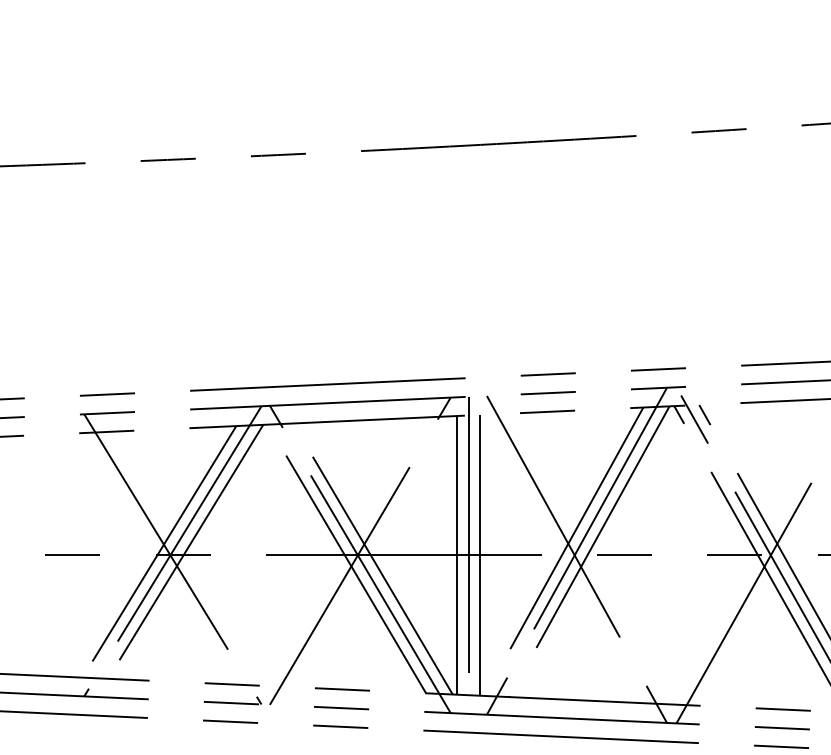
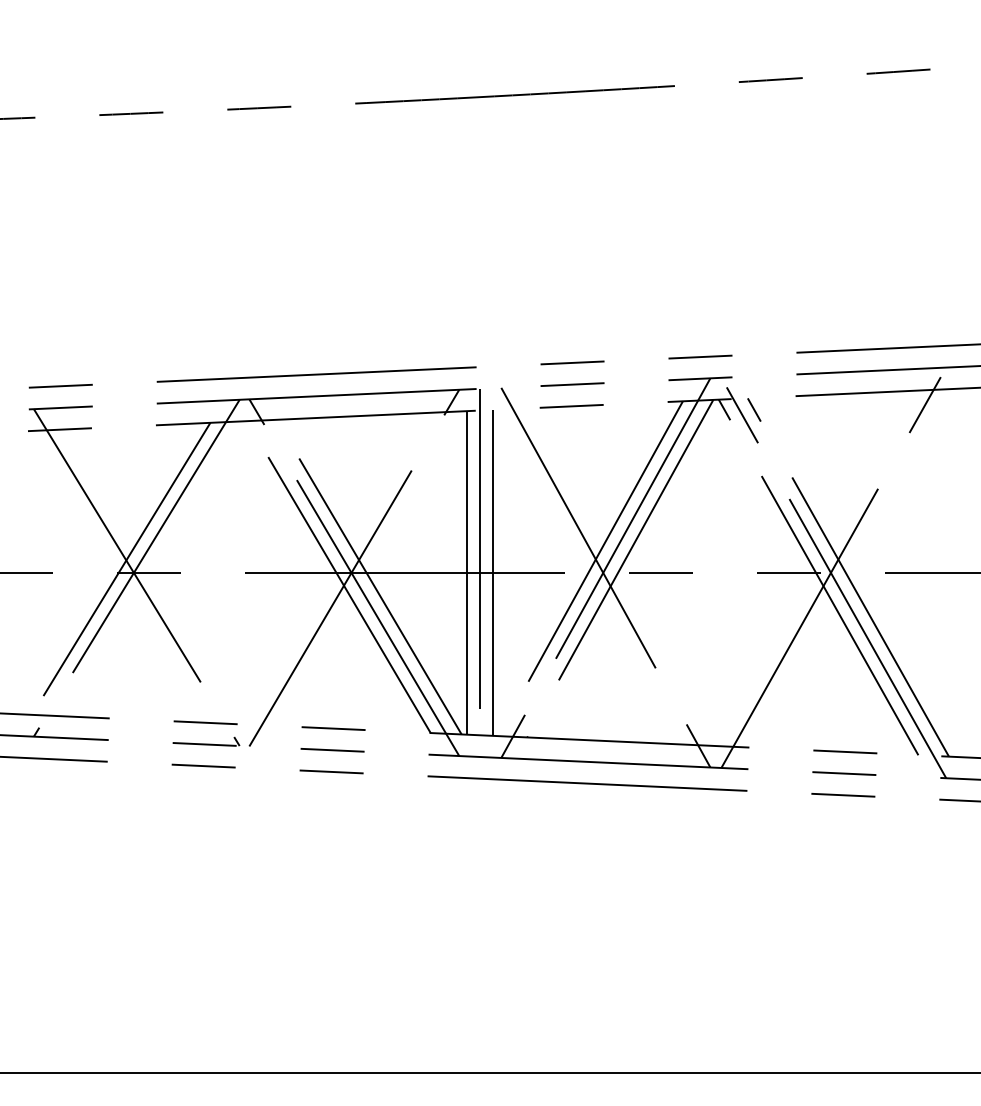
line: (185, 551) -> (151, 568), removed

